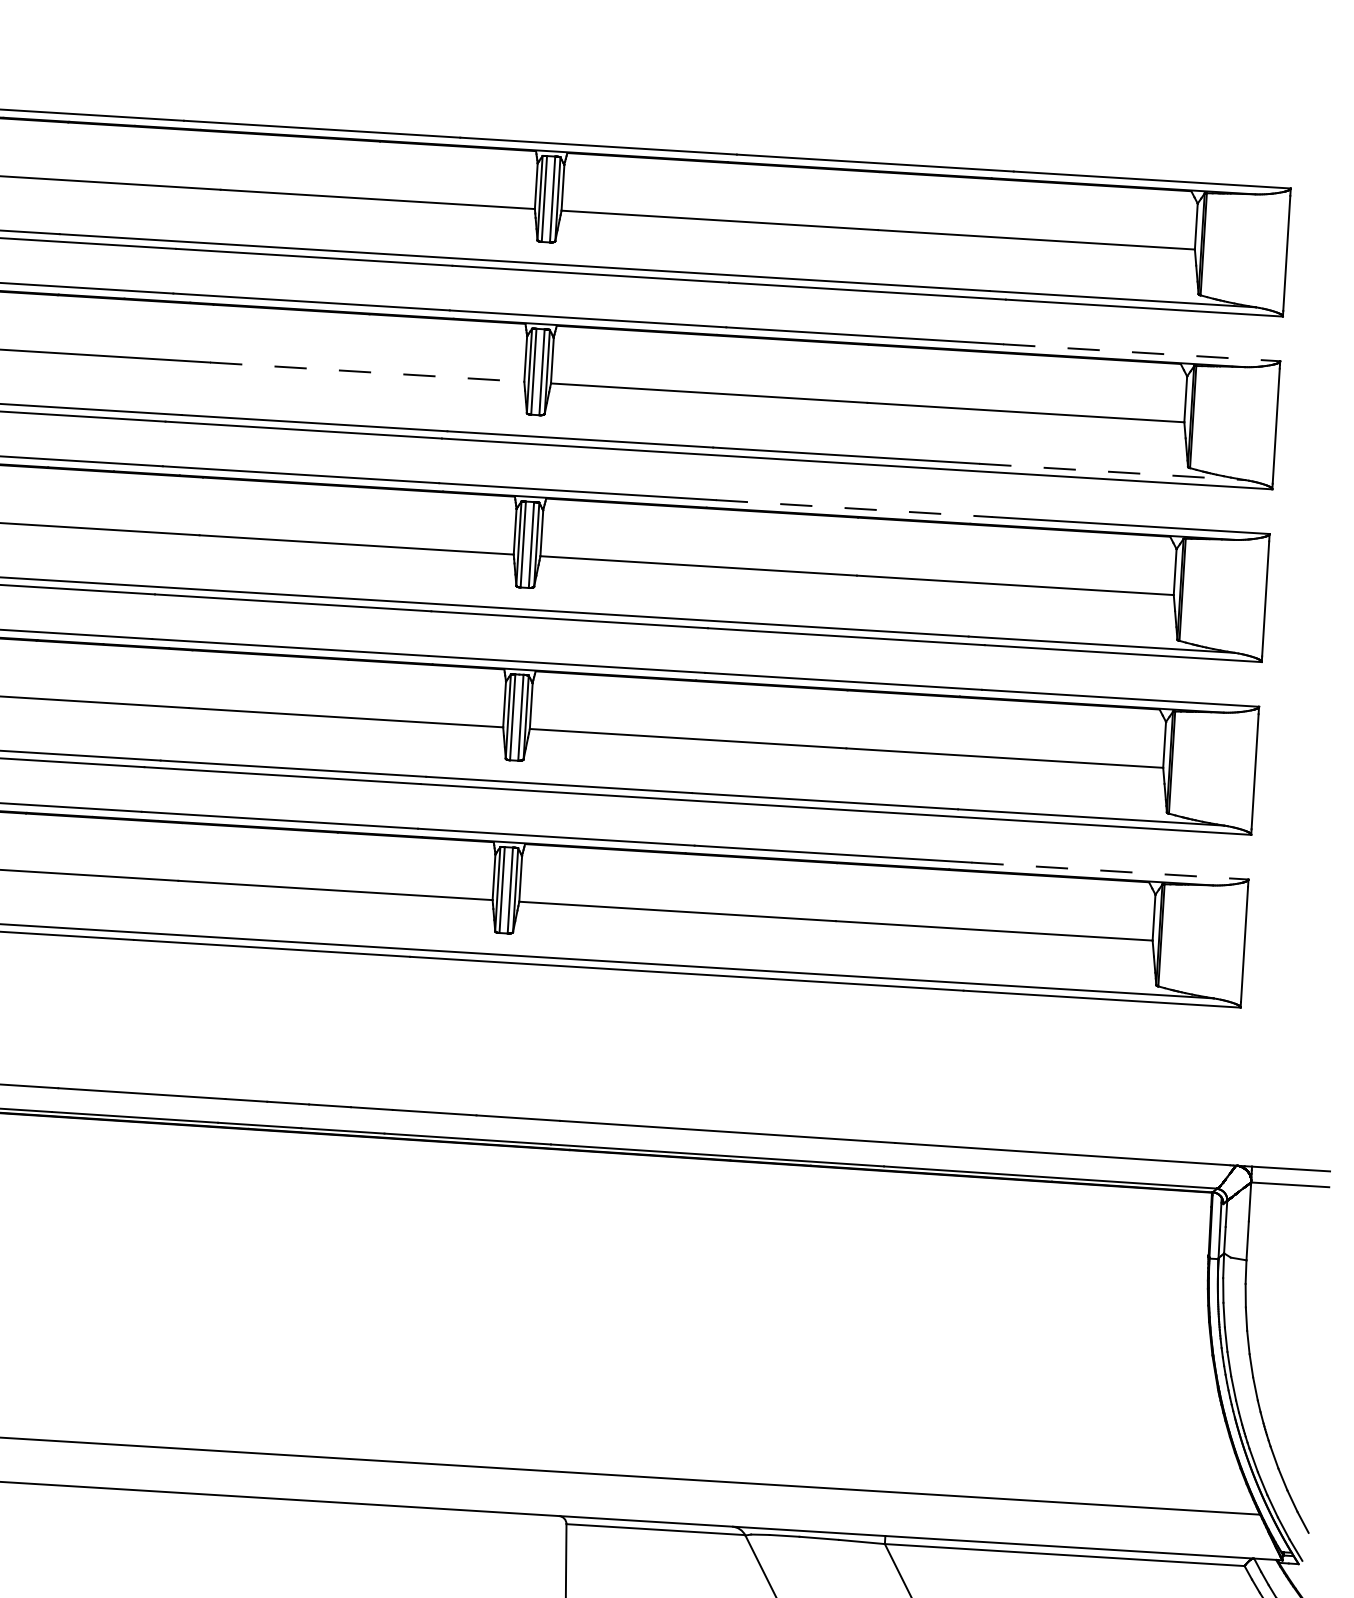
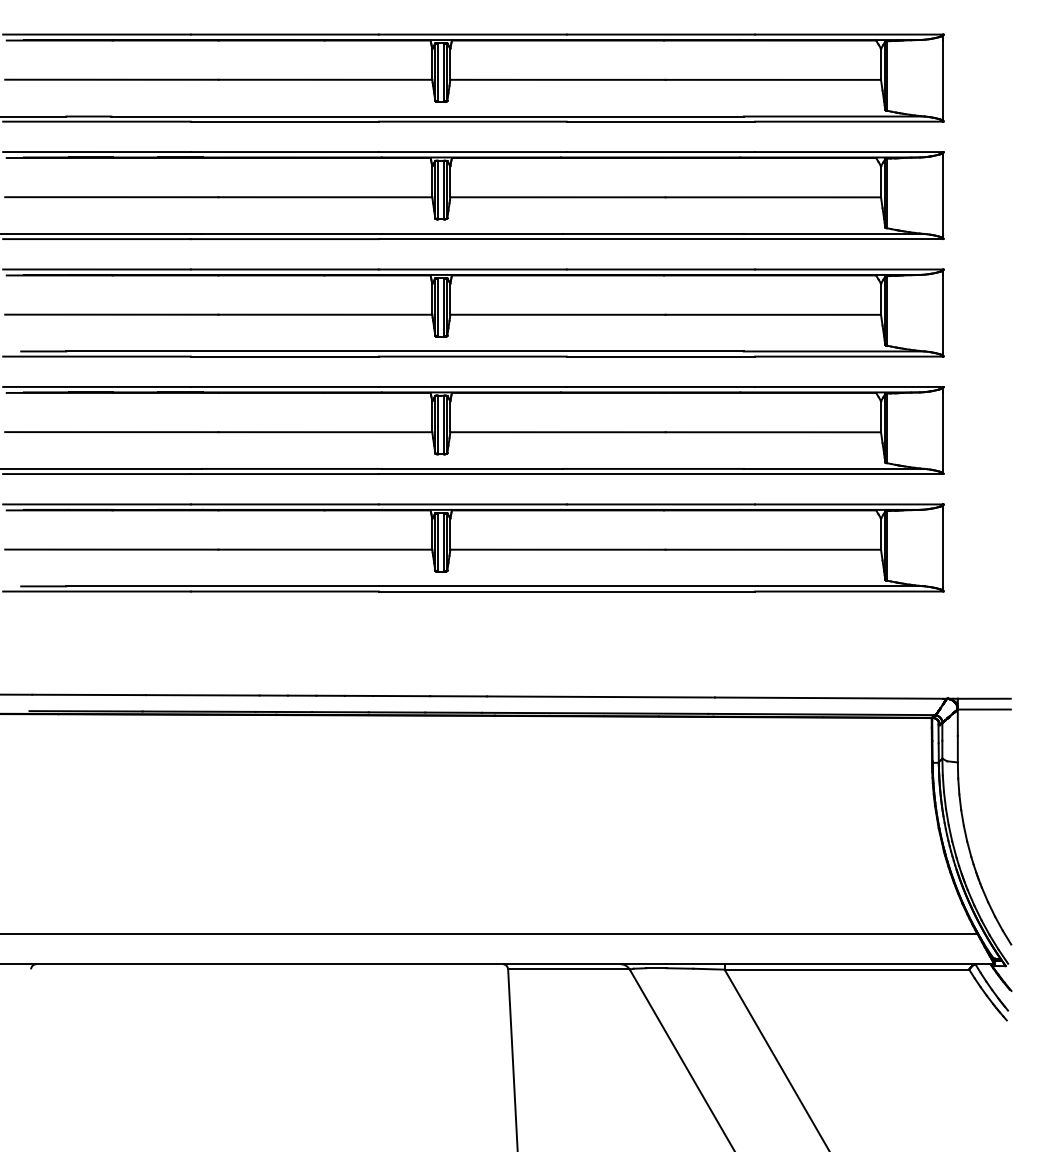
line: (1142, 353) -> (849, 152), dashed -> solid
line: (367, 372) -> (325, 197), dashed -> solid
line: (1112, 471) -> (834, 233), dashed -> solid
line: (854, 508) -> (661, 269), dashed -> solid
line: (1110, 871) -> (849, 504), dashed -> solid

